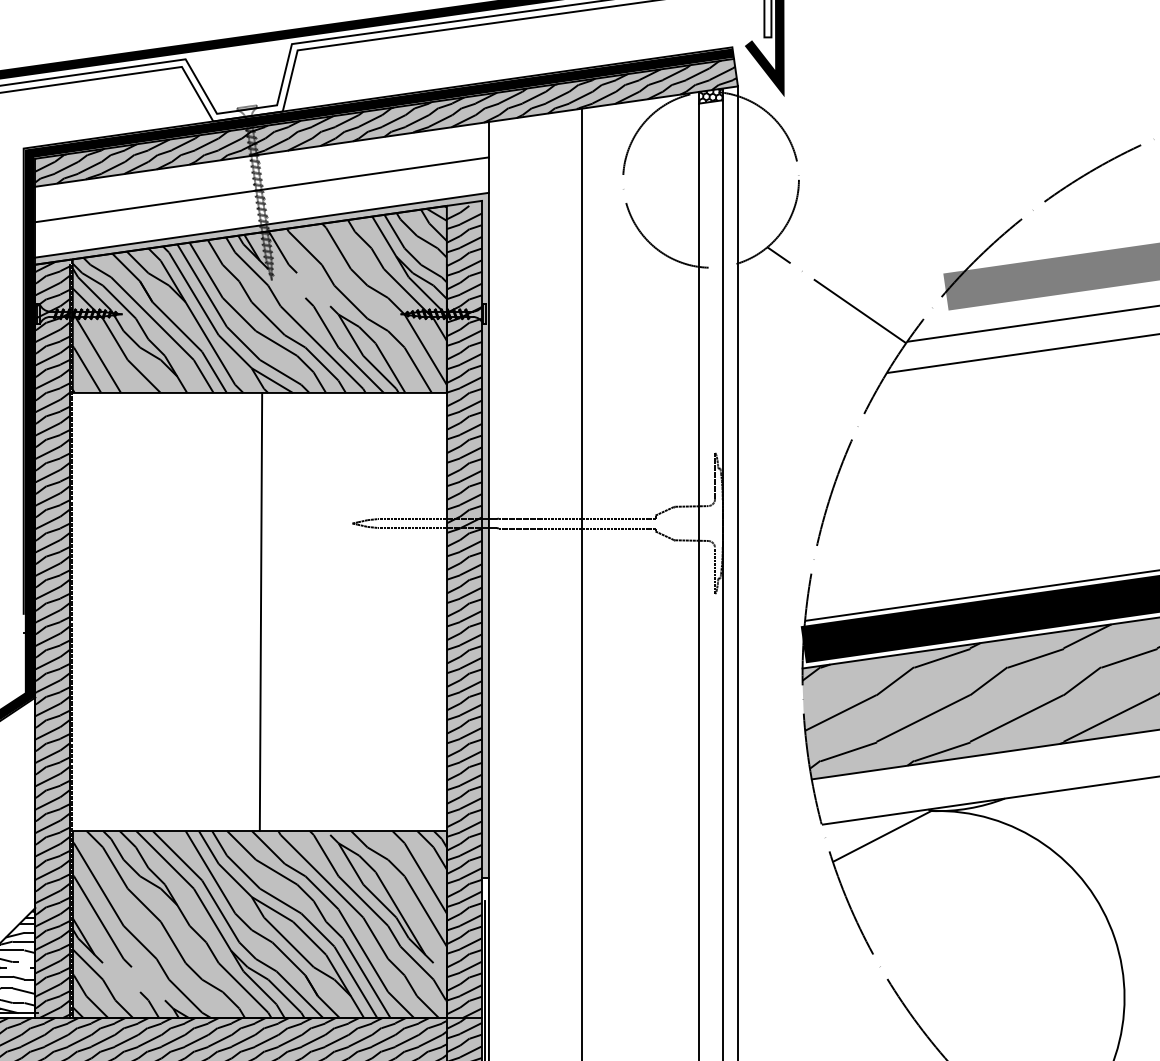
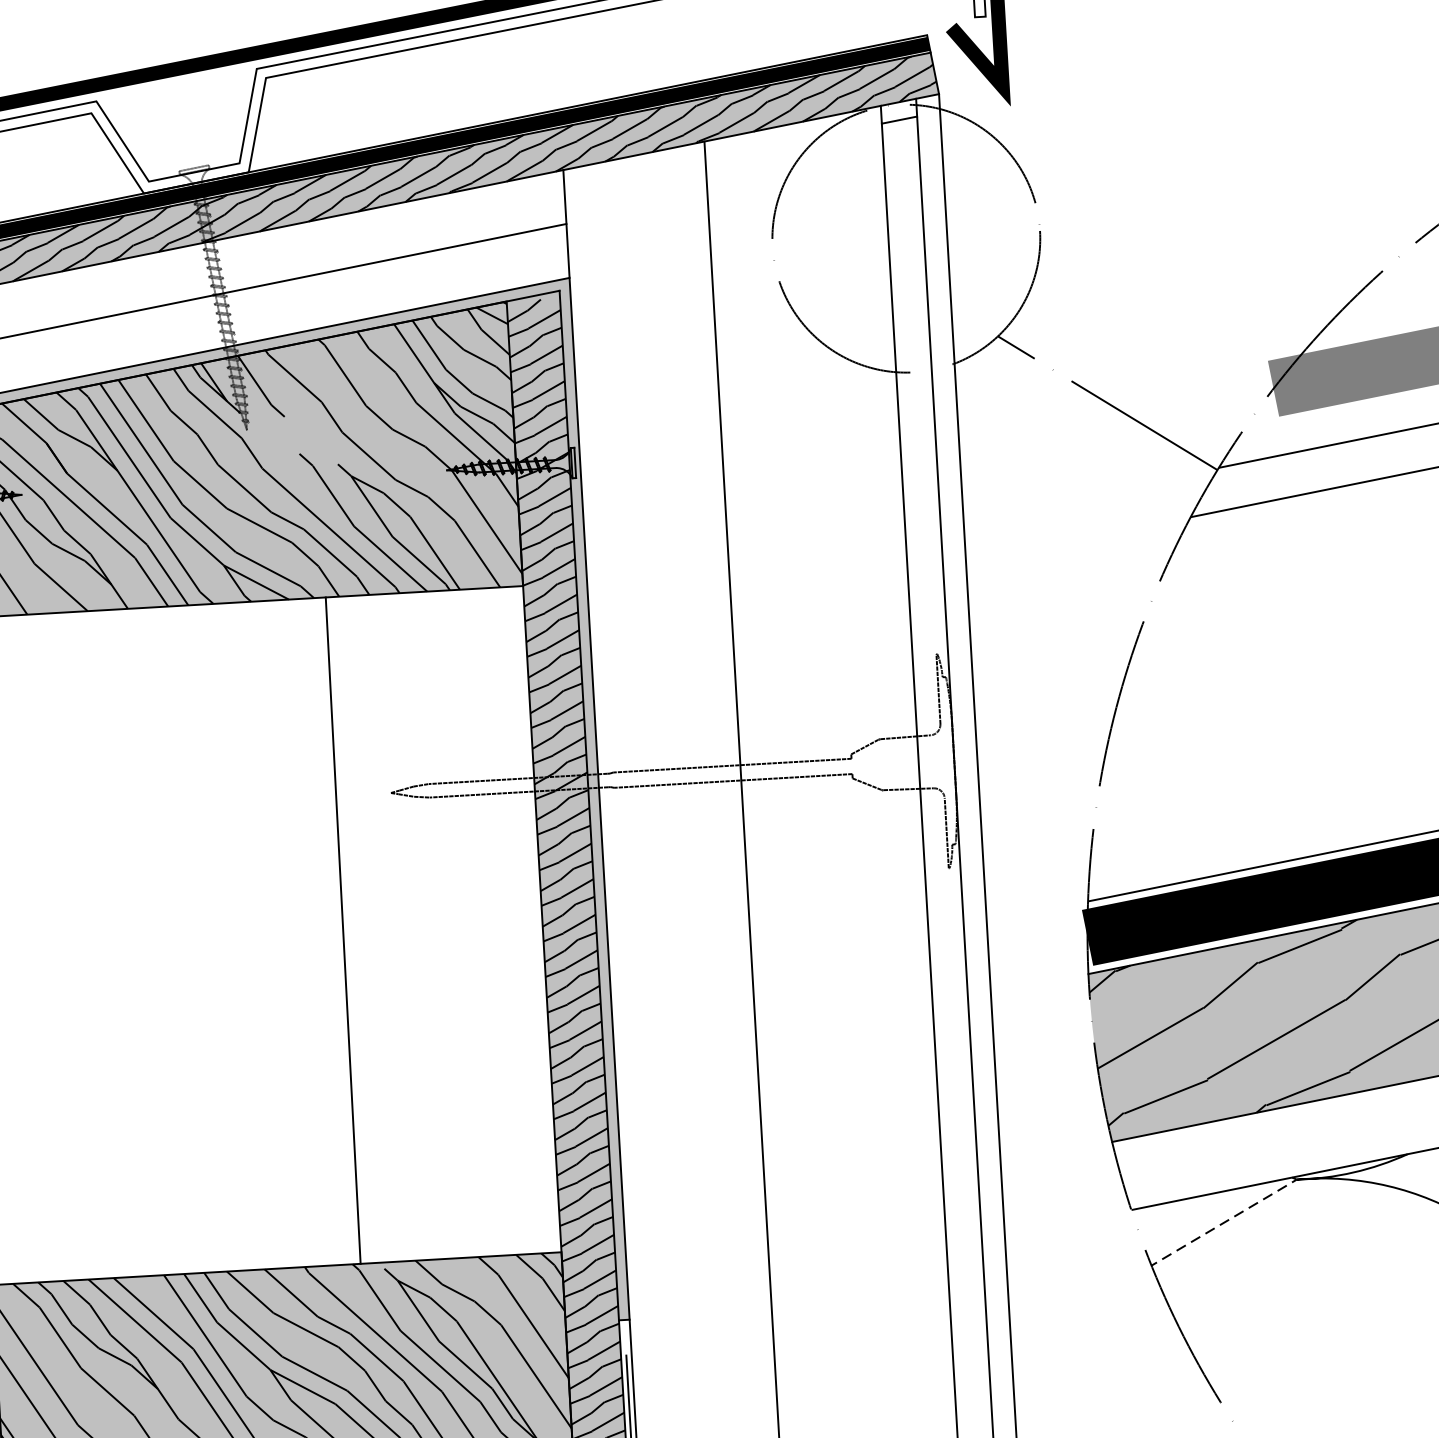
hatch: (710, 96) -> (898, 111), removed
line: (260, 611) -> (342, 930), moved
line: (884, 835) -> (1227, 1220), solid -> dashed

